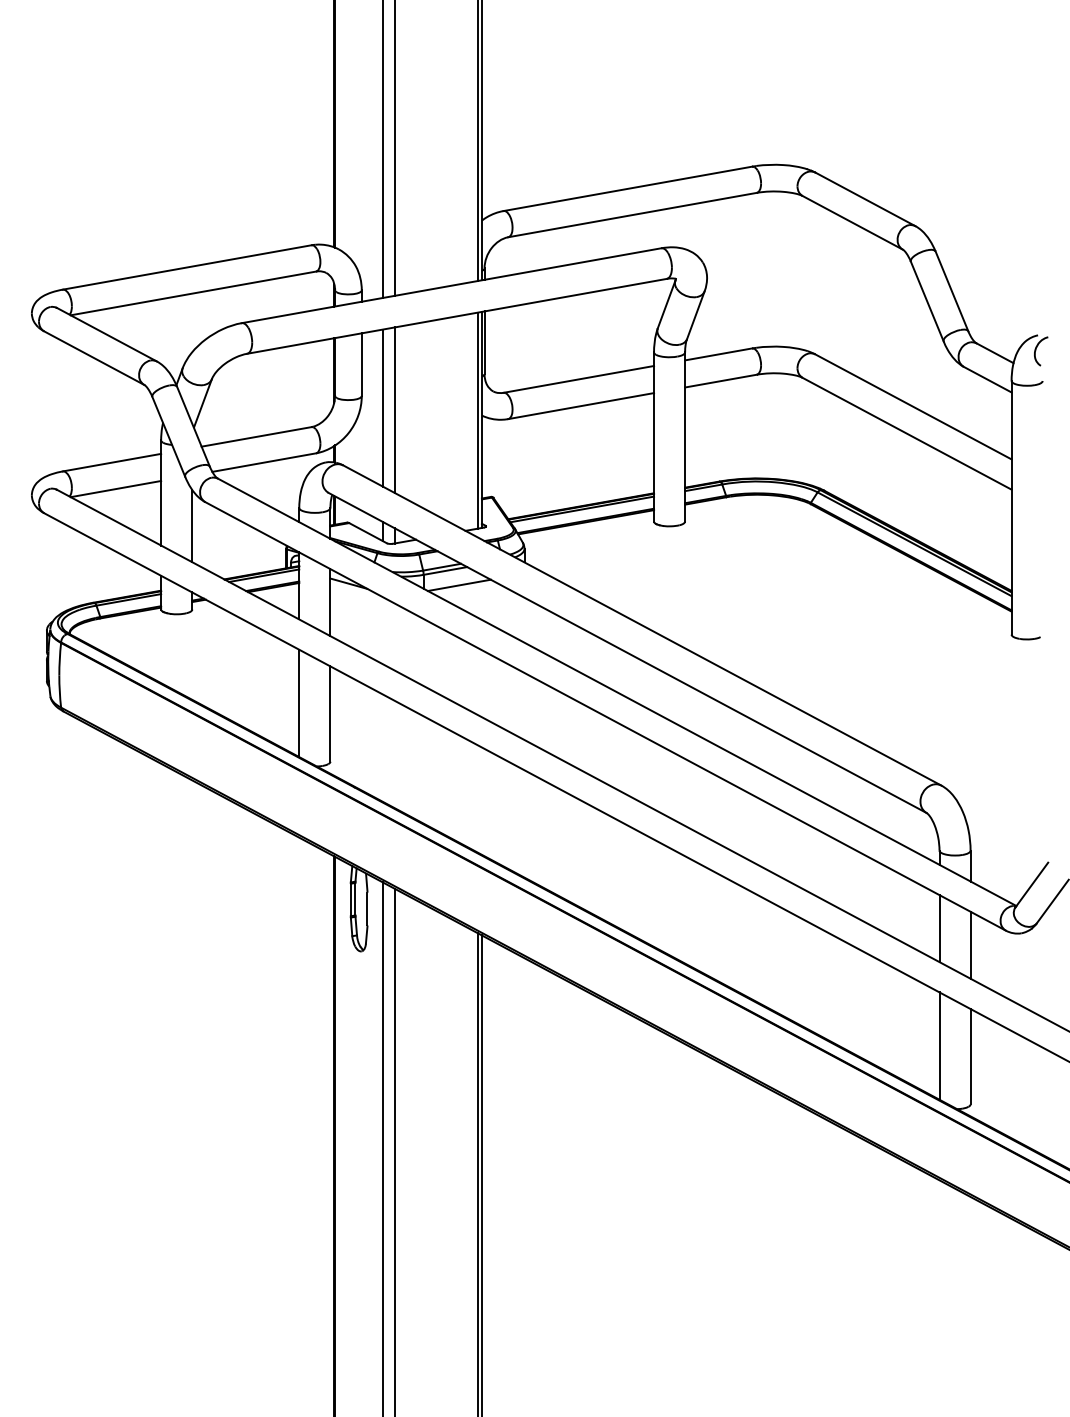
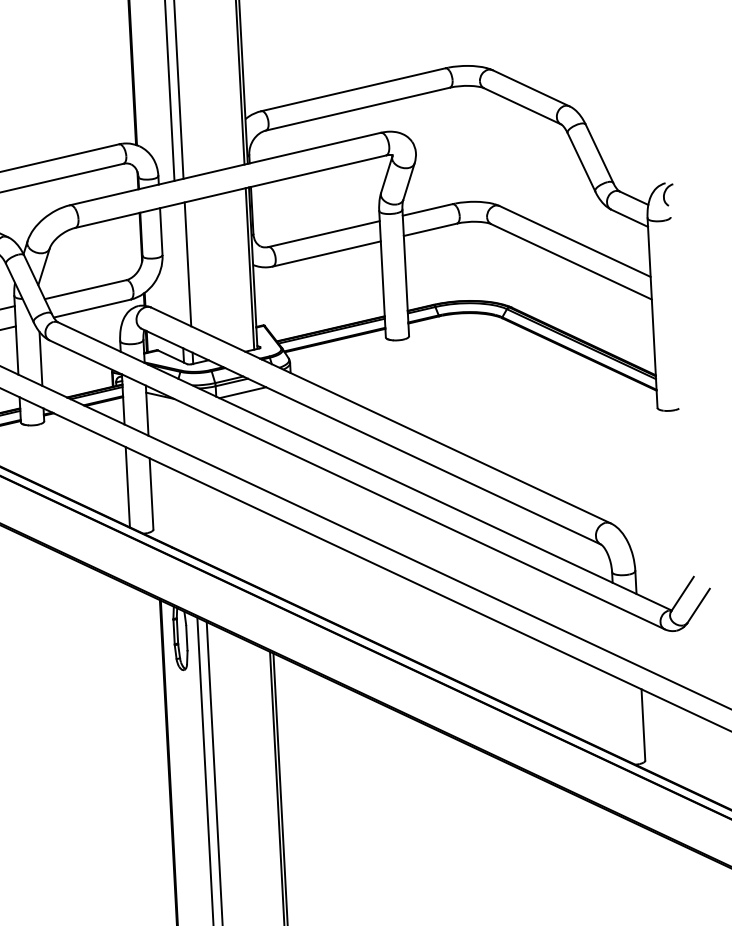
line: (382, 407) -> (178, 262), removed
line: (939, 928) -> (615, 630), removed
line: (970, 944) -> (638, 641), removed
line: (939, 1045) -> (619, 717), removed

